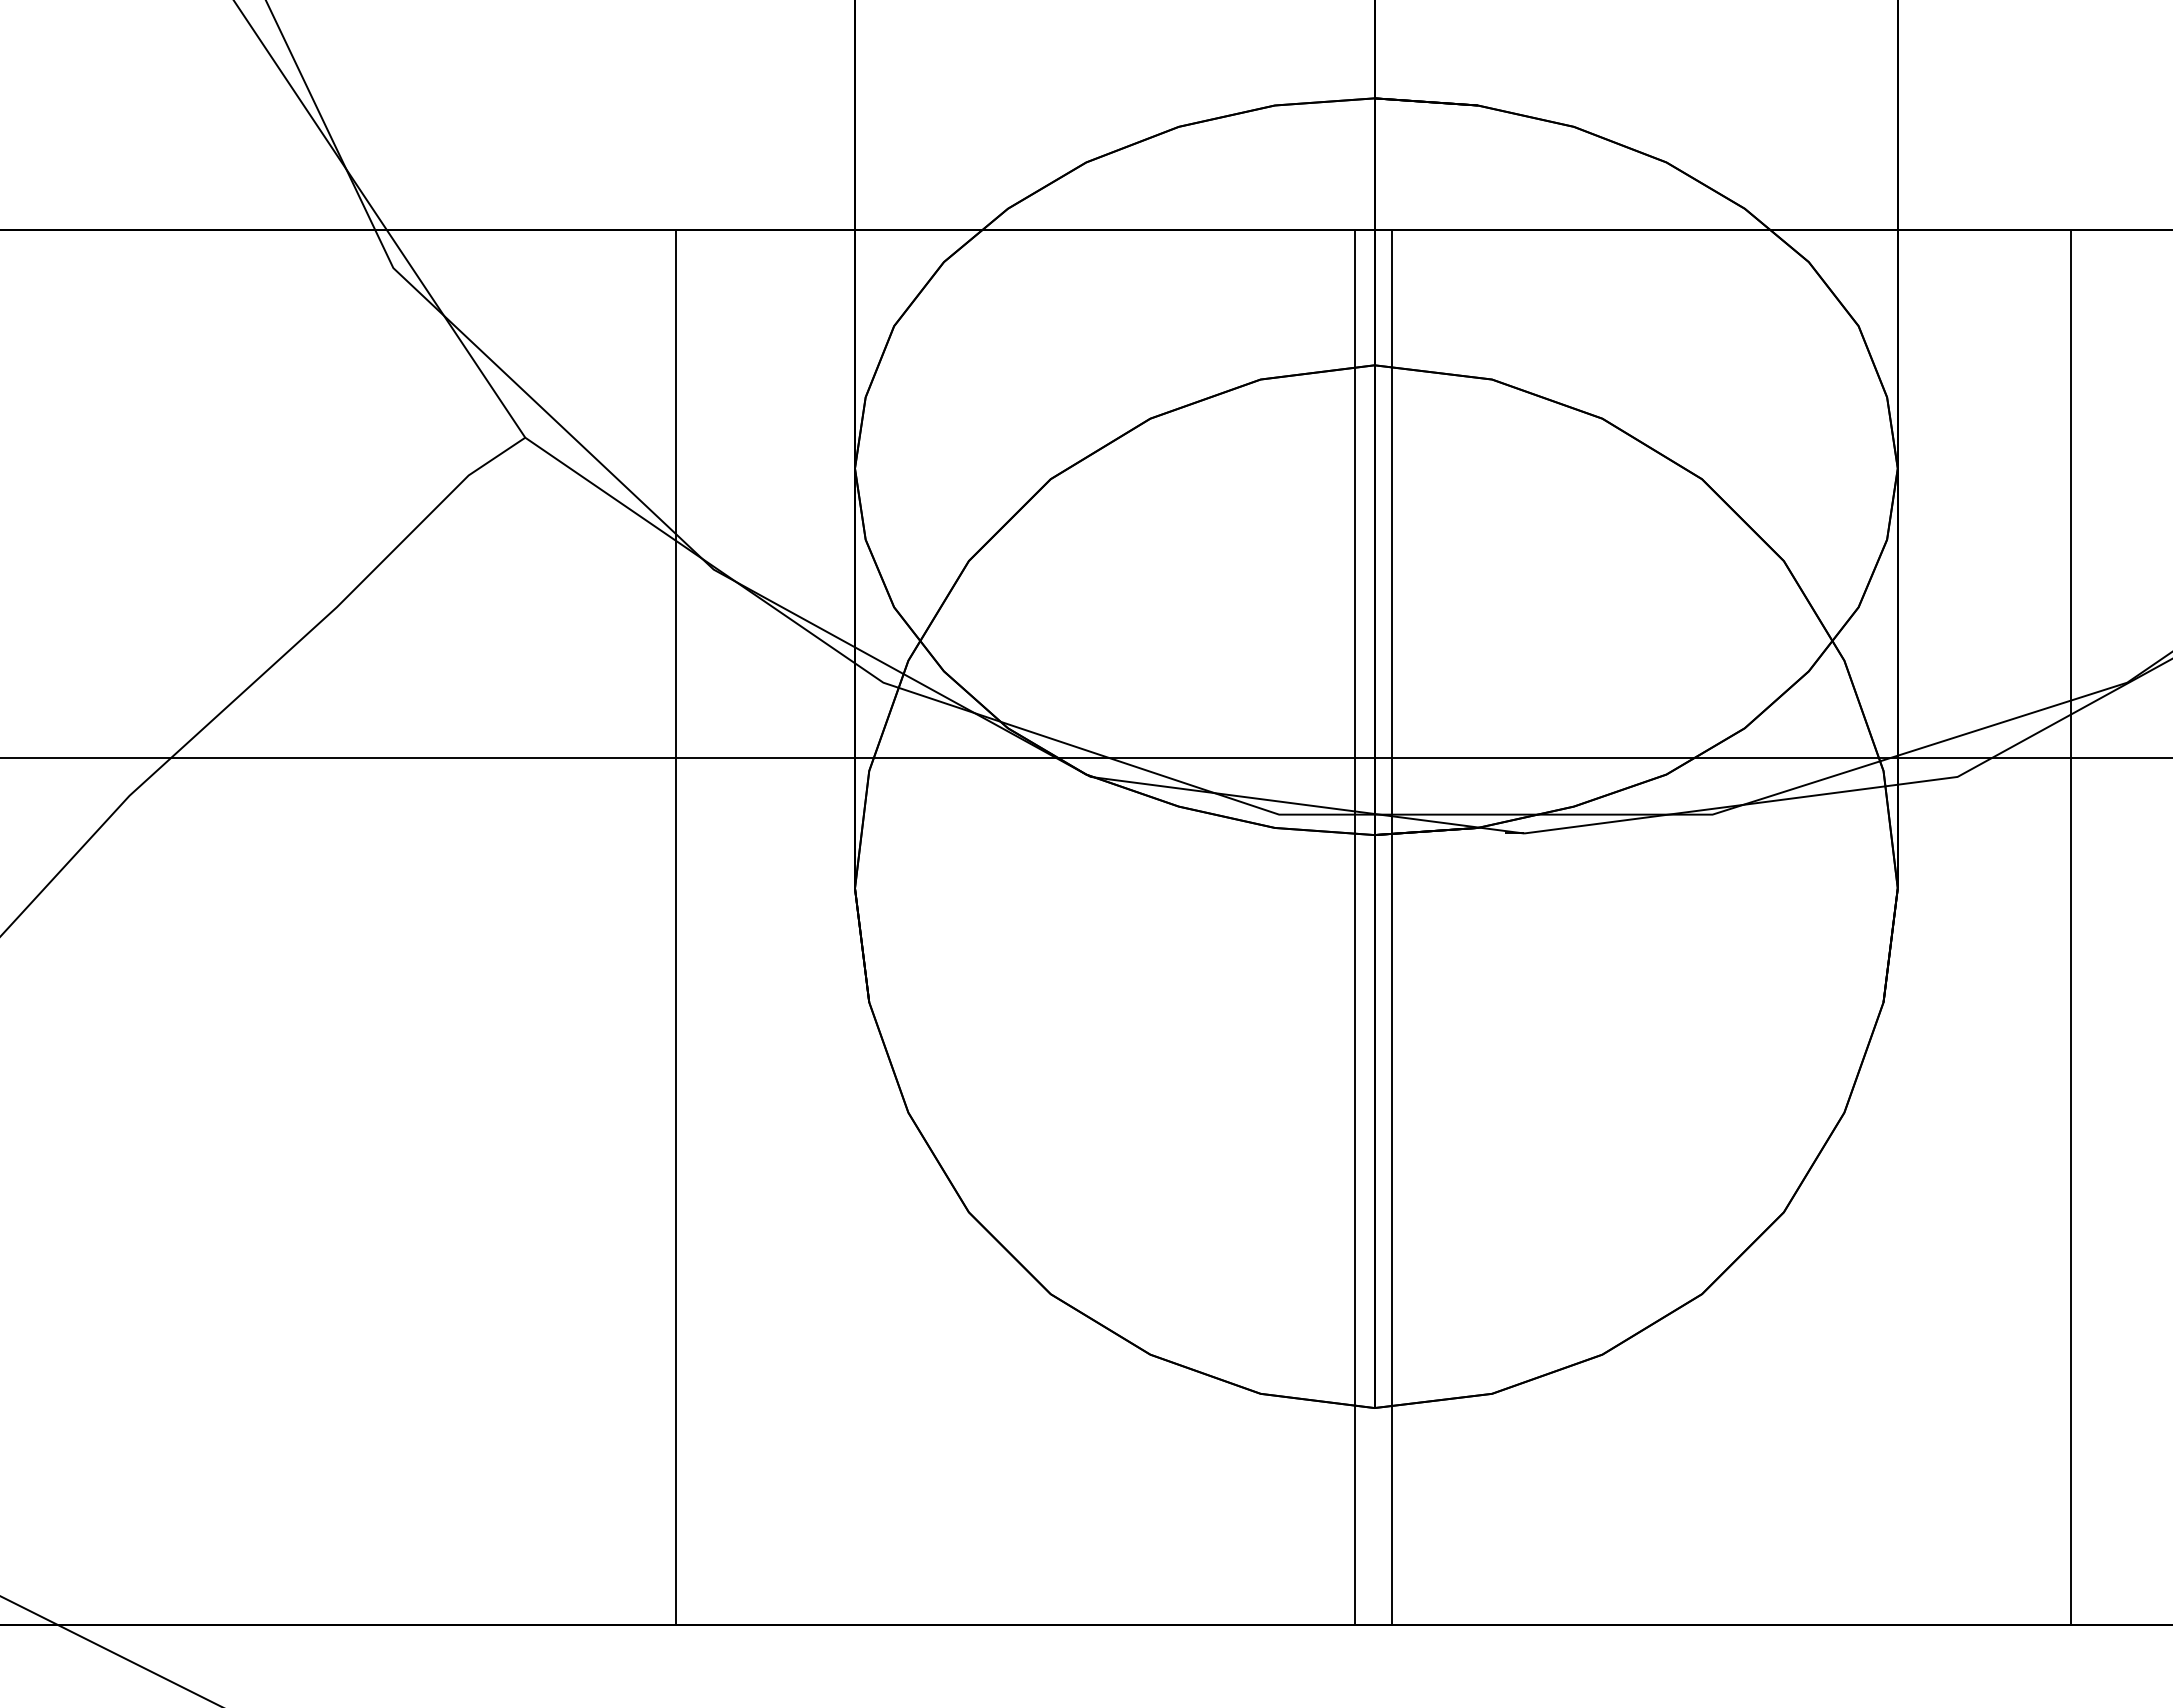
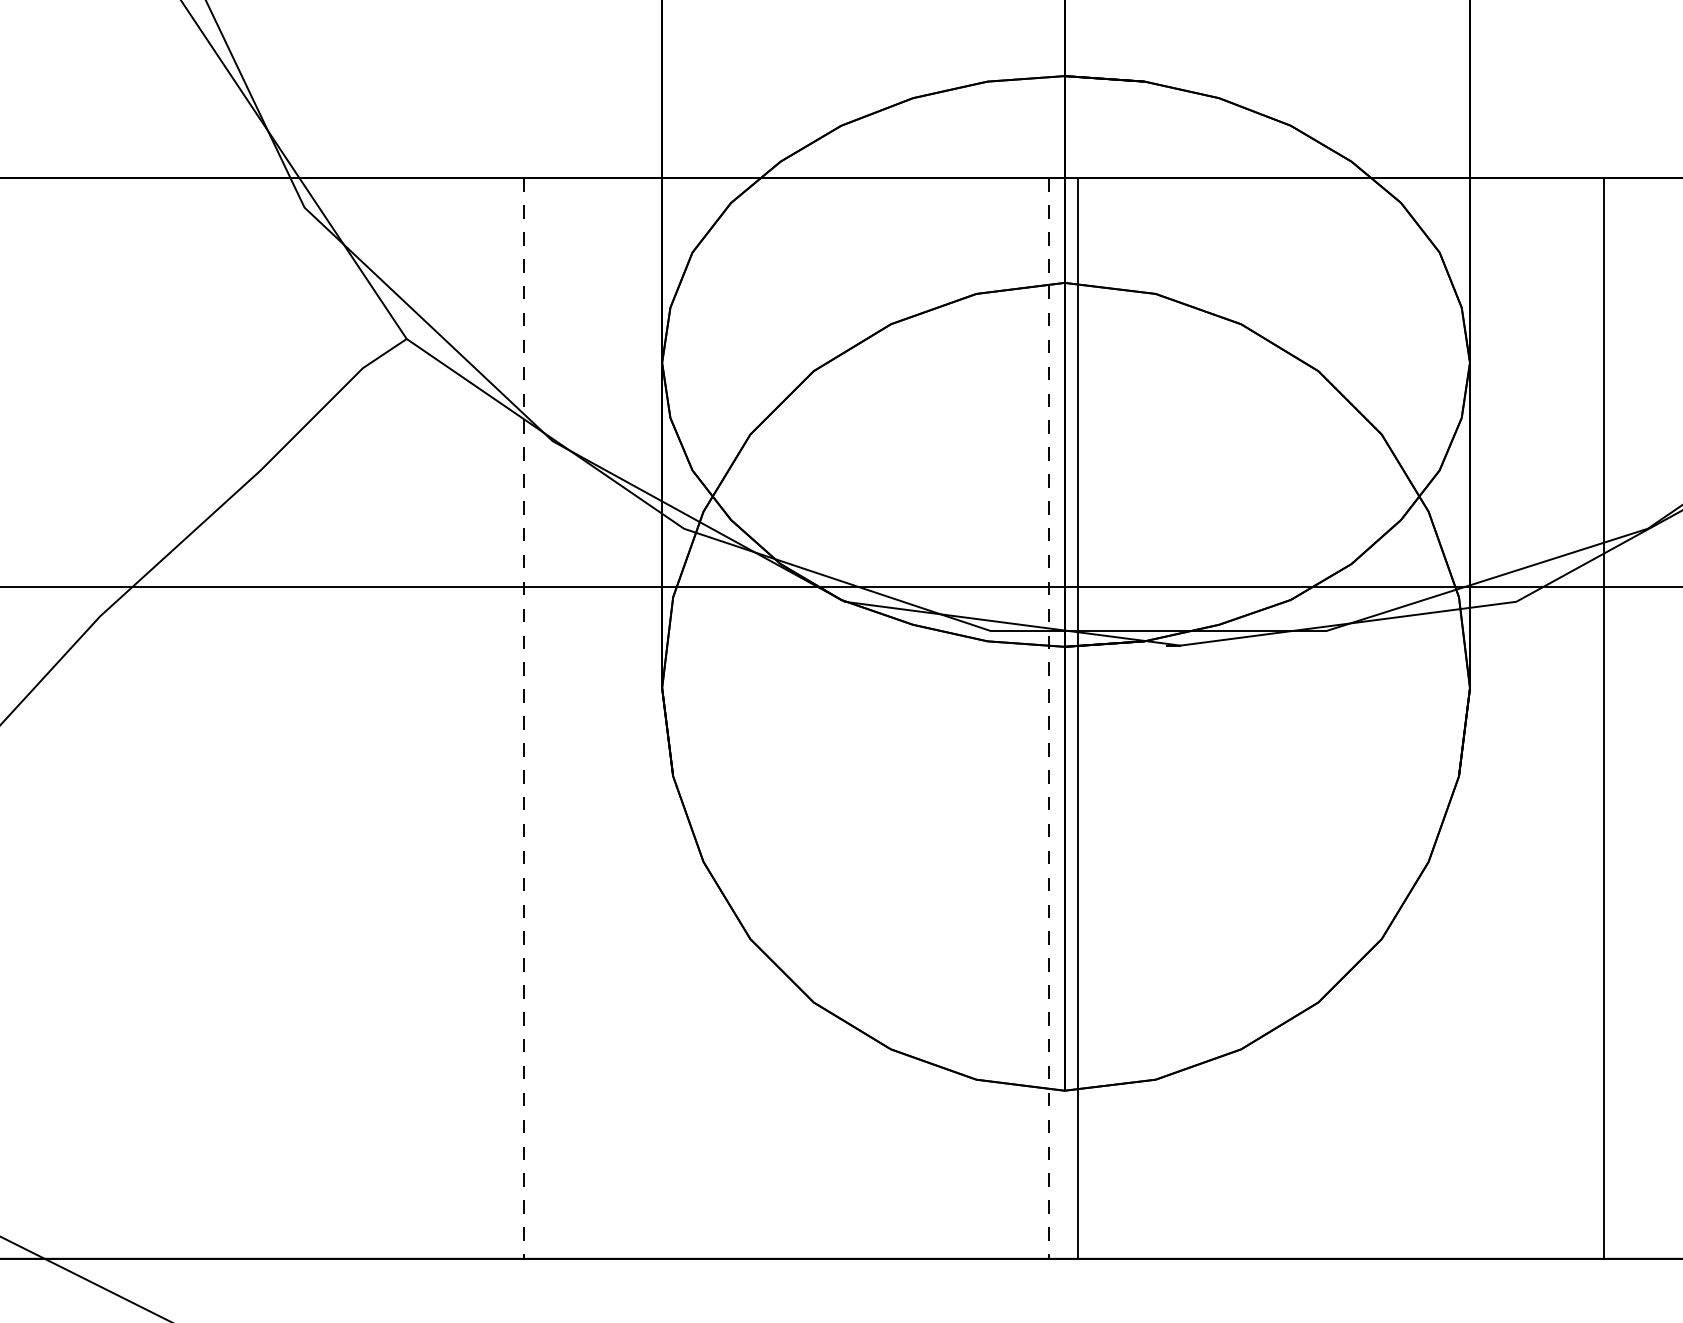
line: (676, 928) -> (523, 719), solid -> dashed
line: (1354, 928) -> (1049, 719), solid -> dashed

